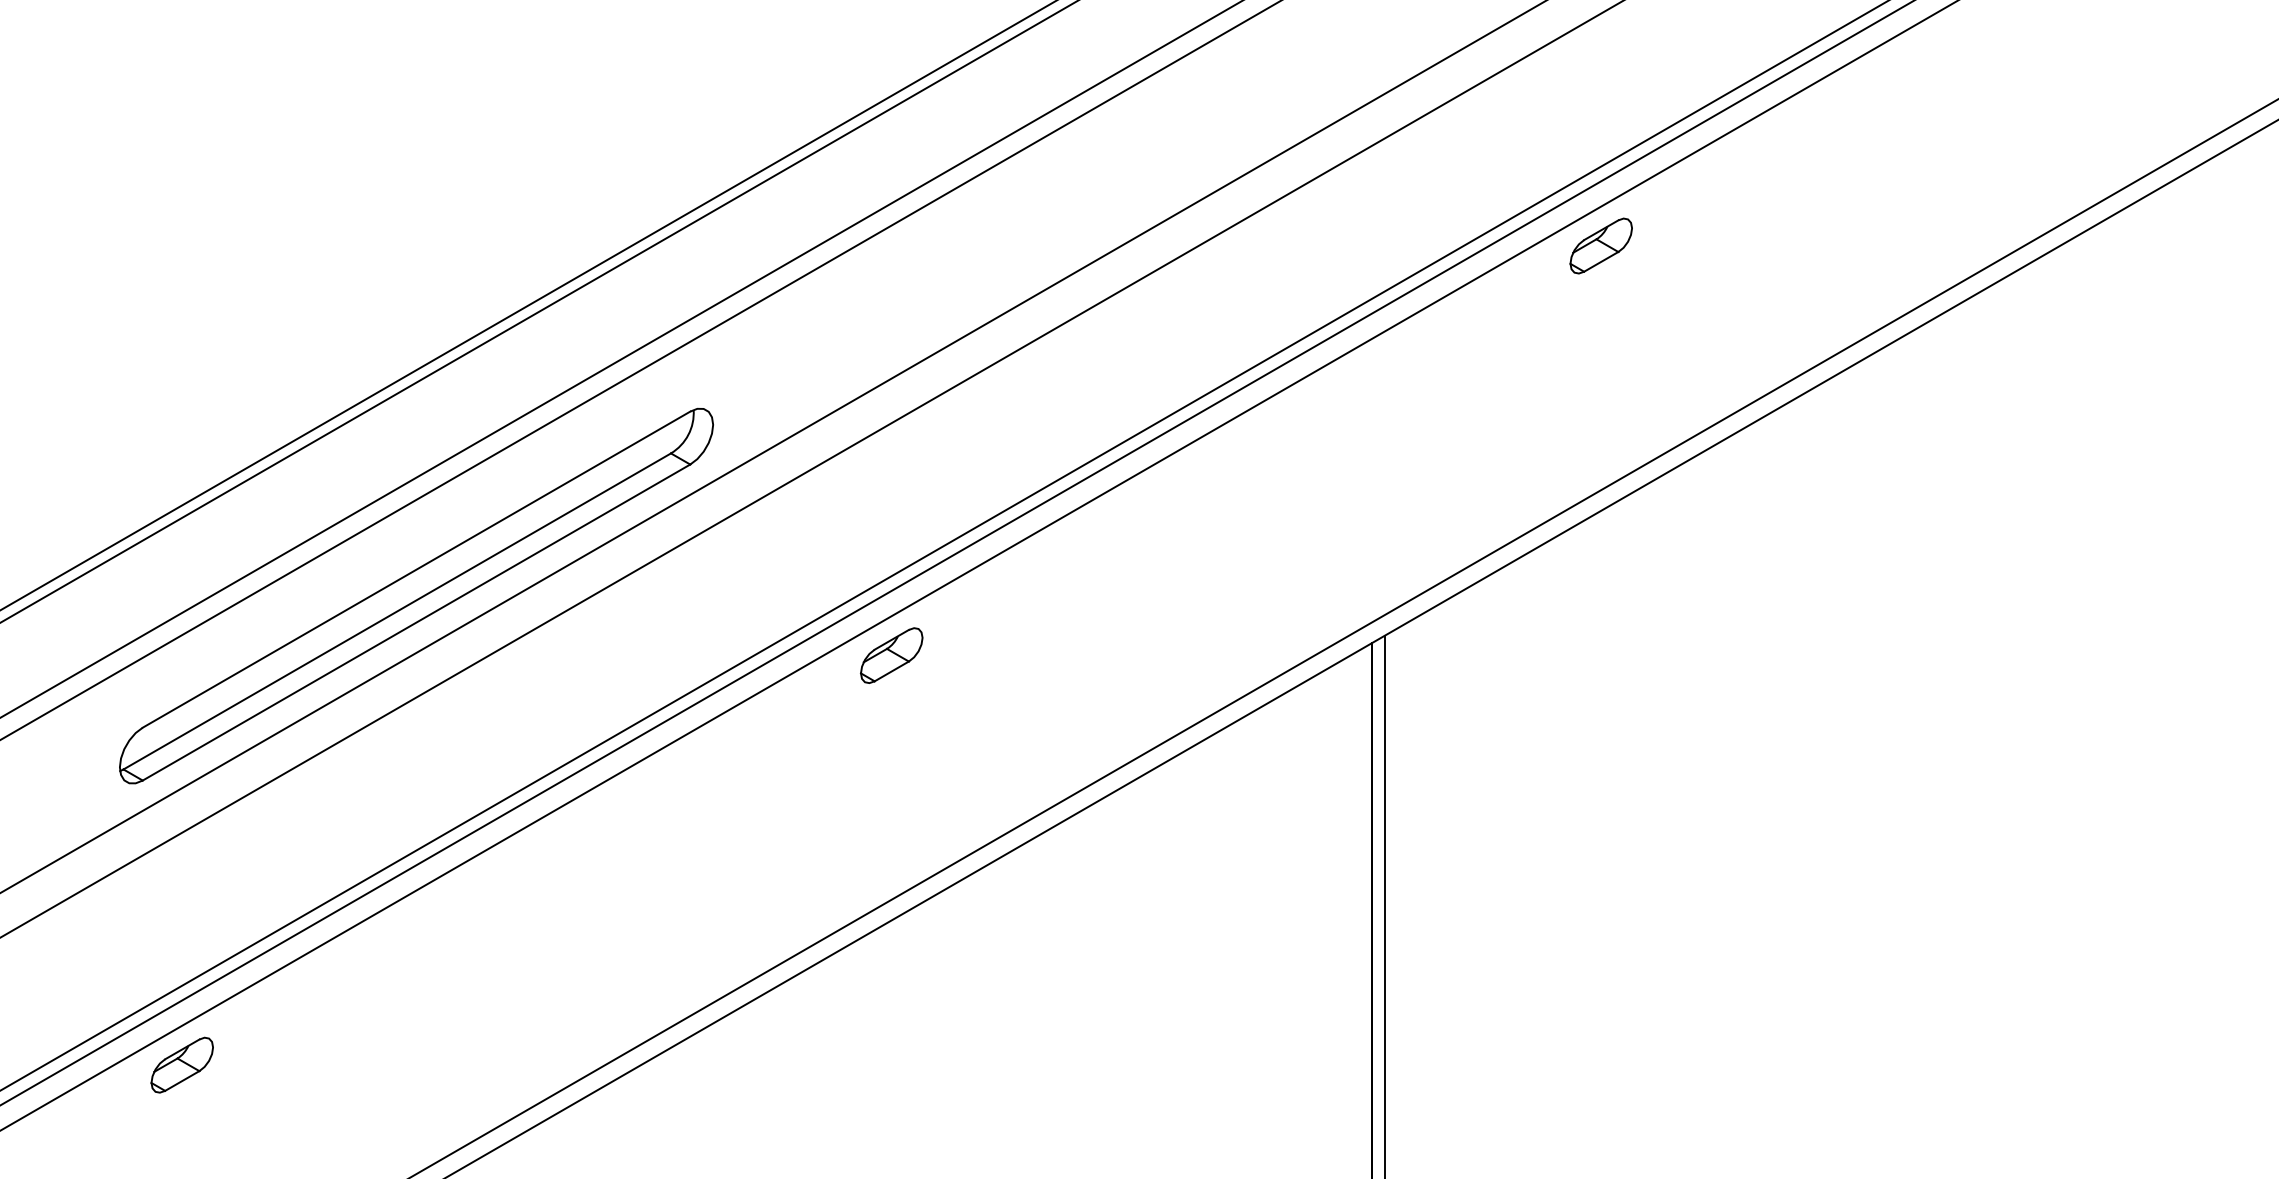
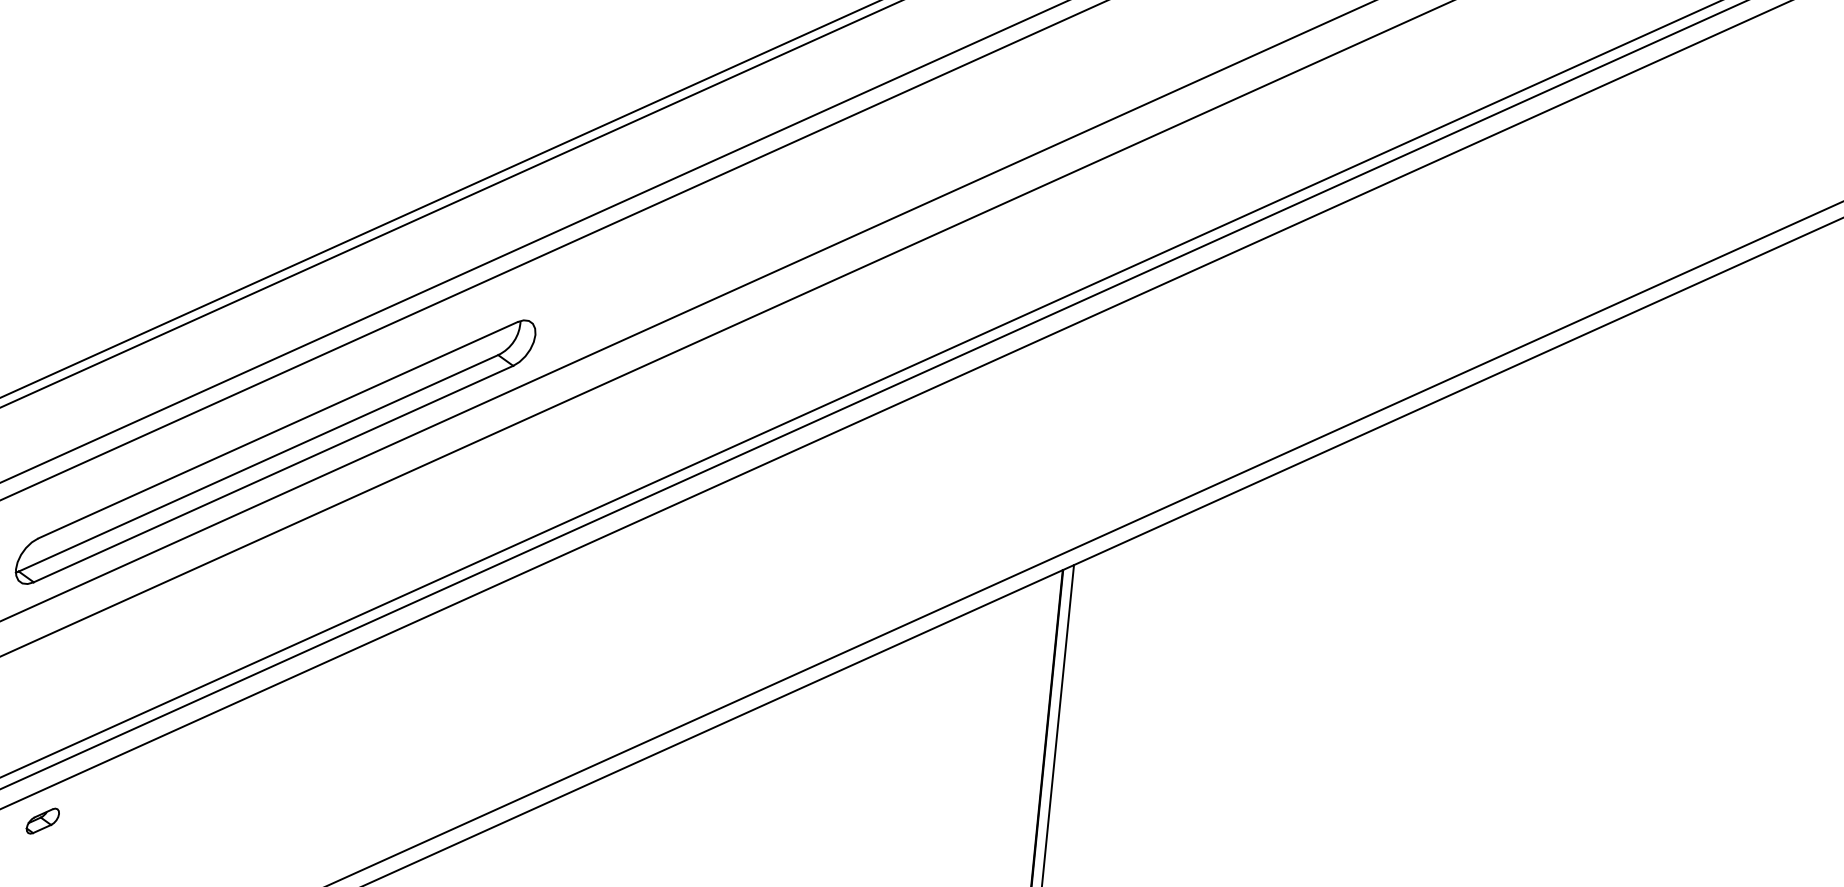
part: (1600, 245) -> (1285, 259), removed
part: (891, 655) -> (664, 540), removed
part: (181, 1064) -> (42, 820), size x0.6

